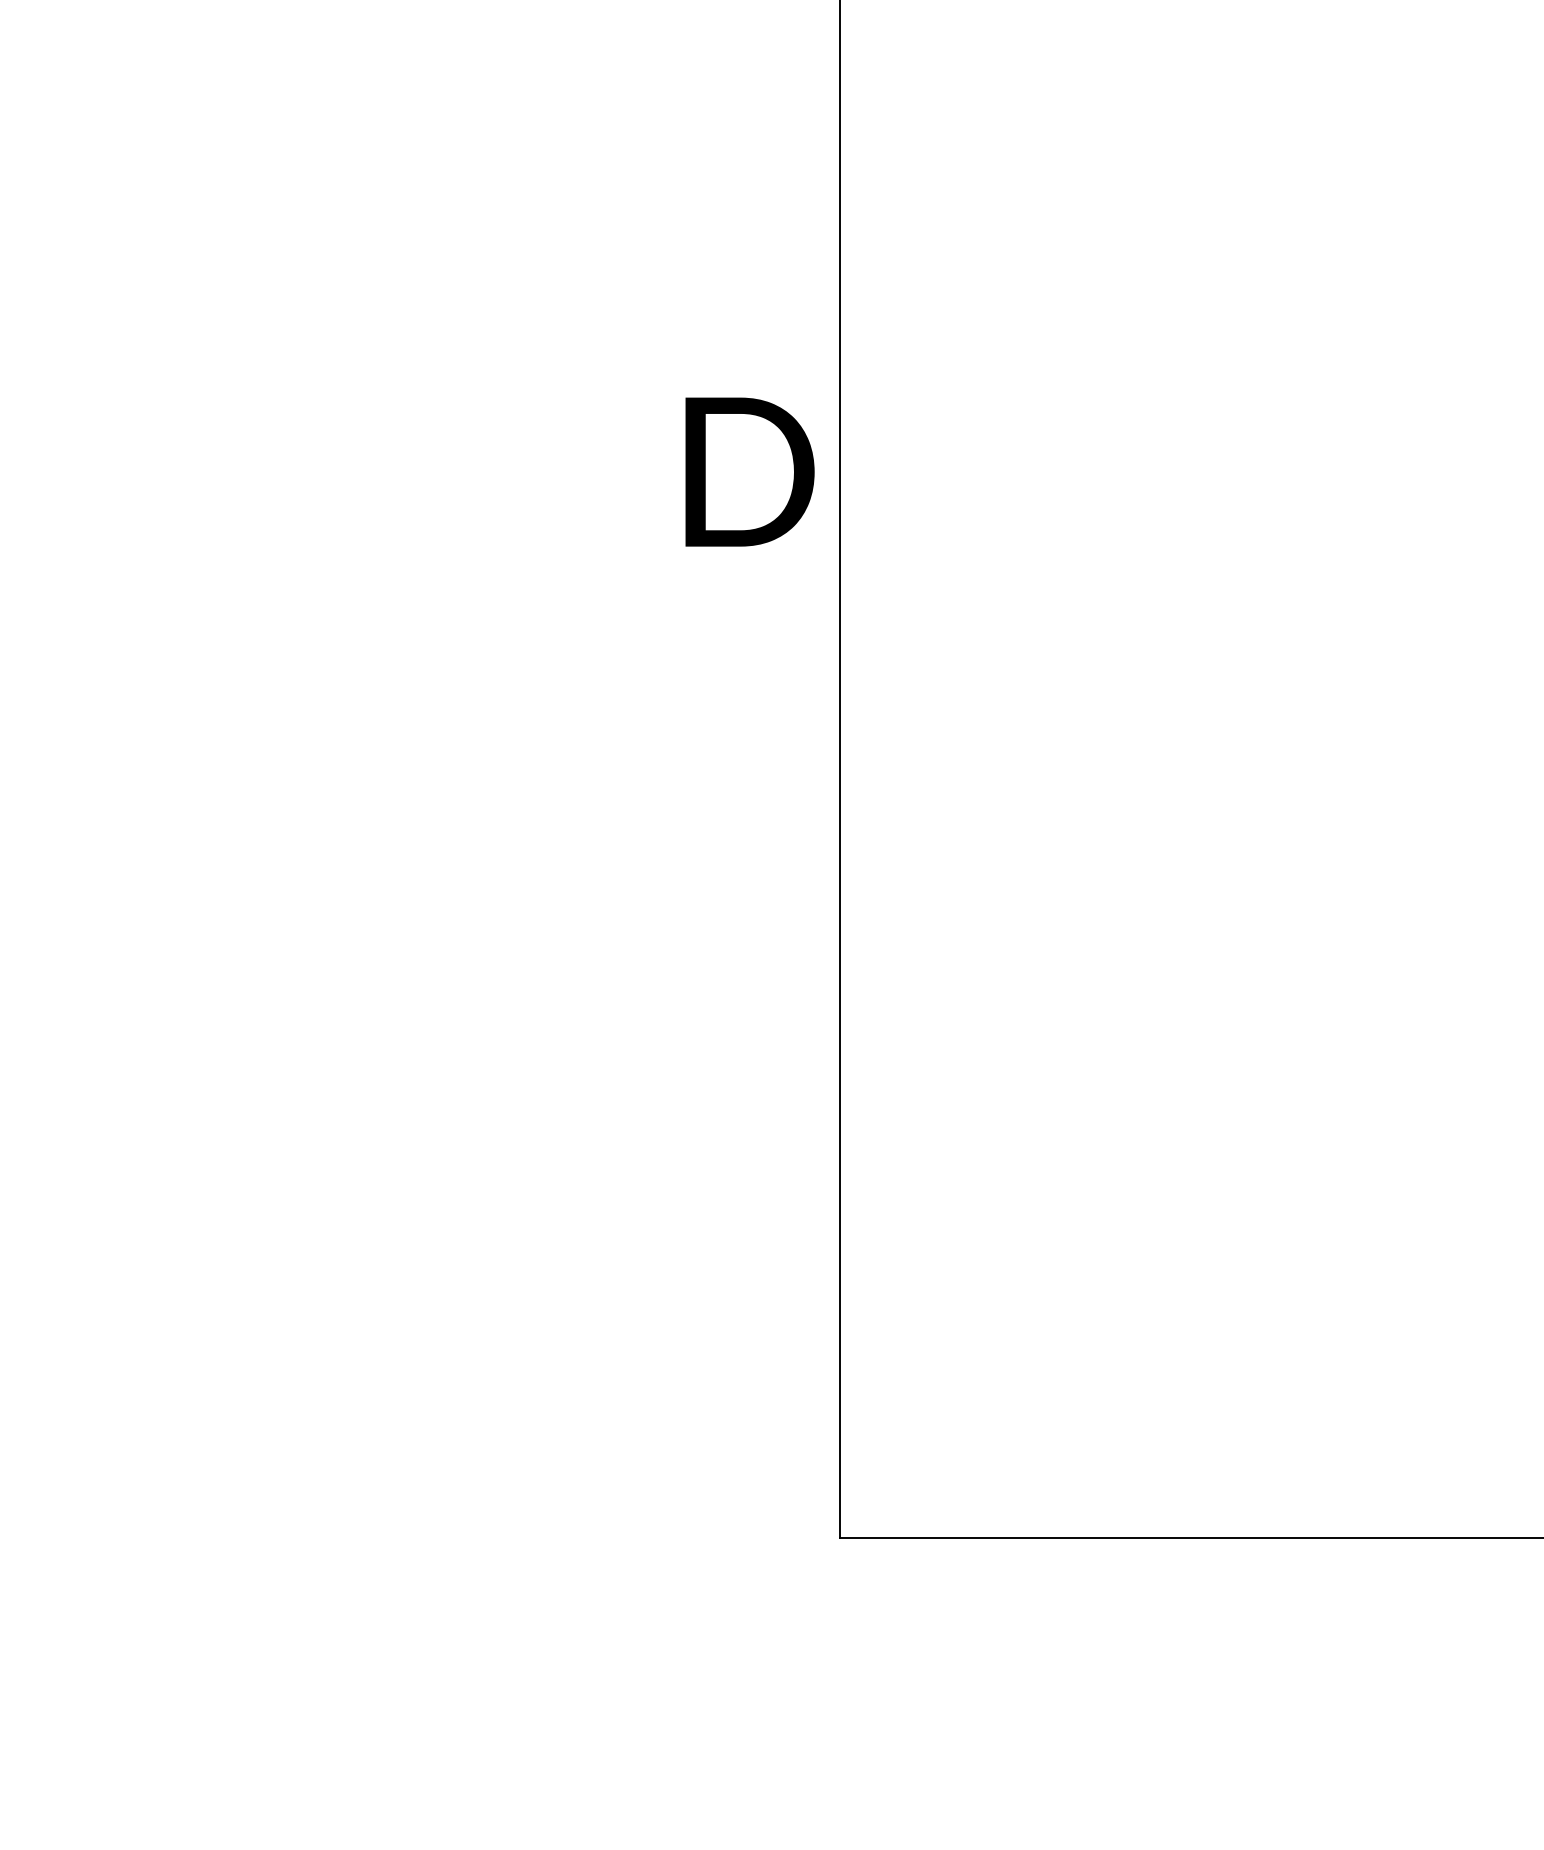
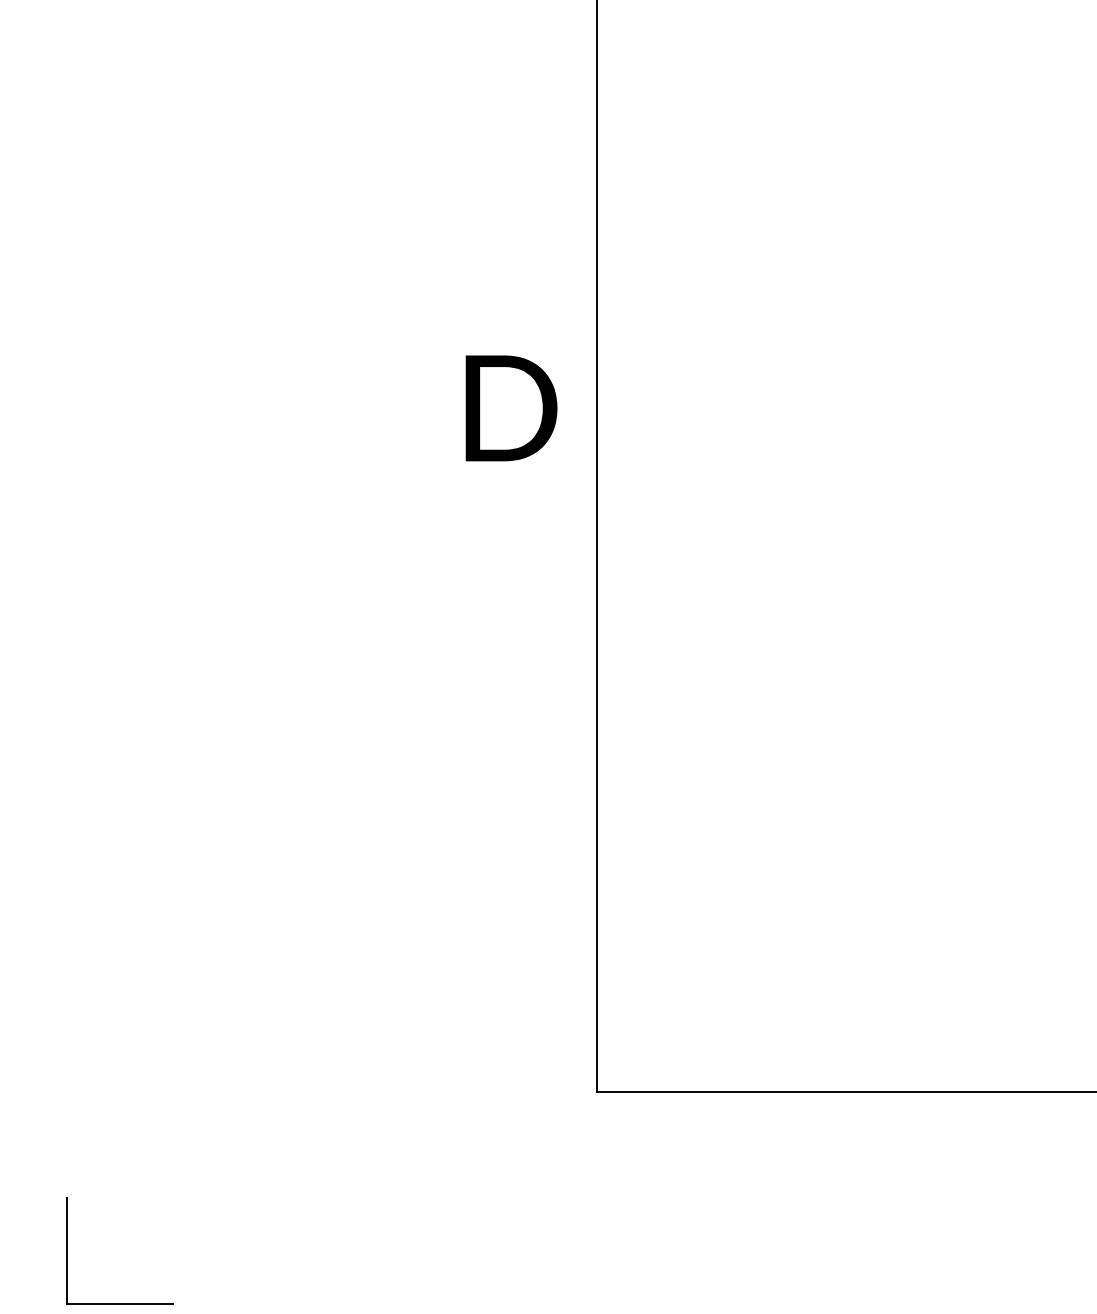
text: (749, 471) -> (511, 407), moved
part: (95, 1761) -> (67, 1251), added

